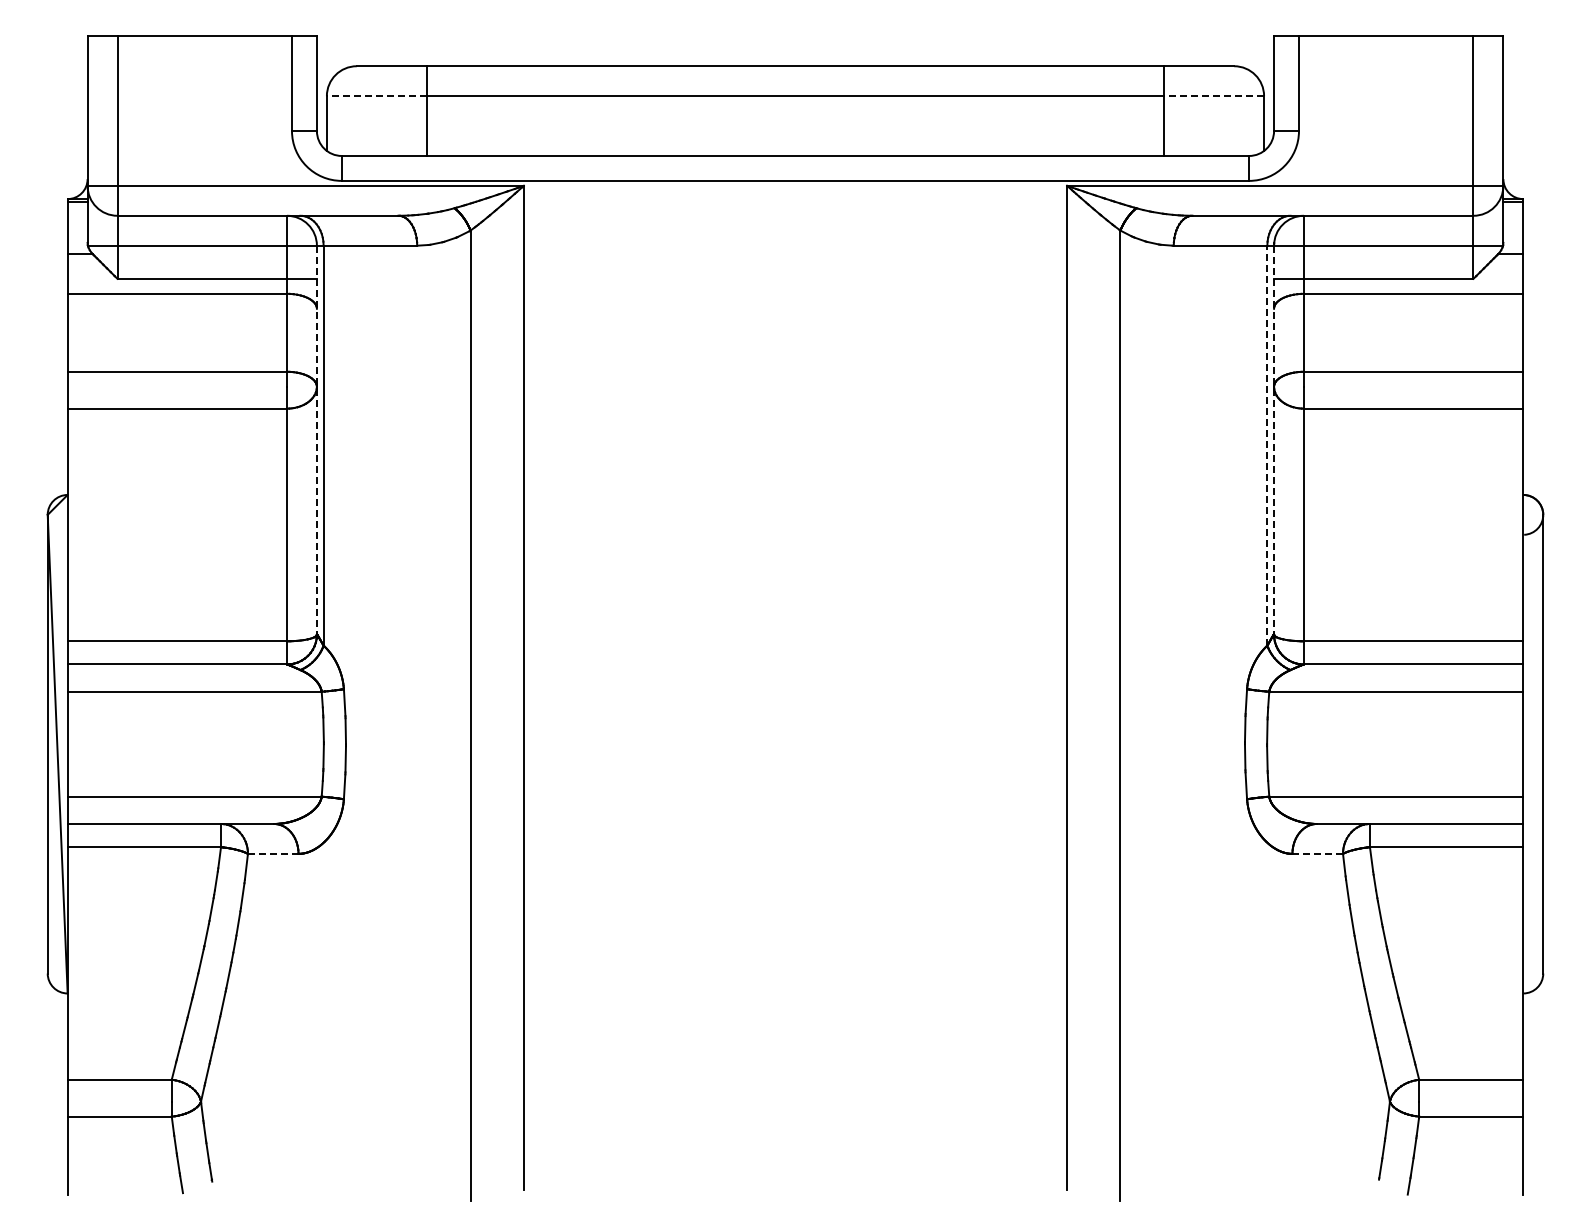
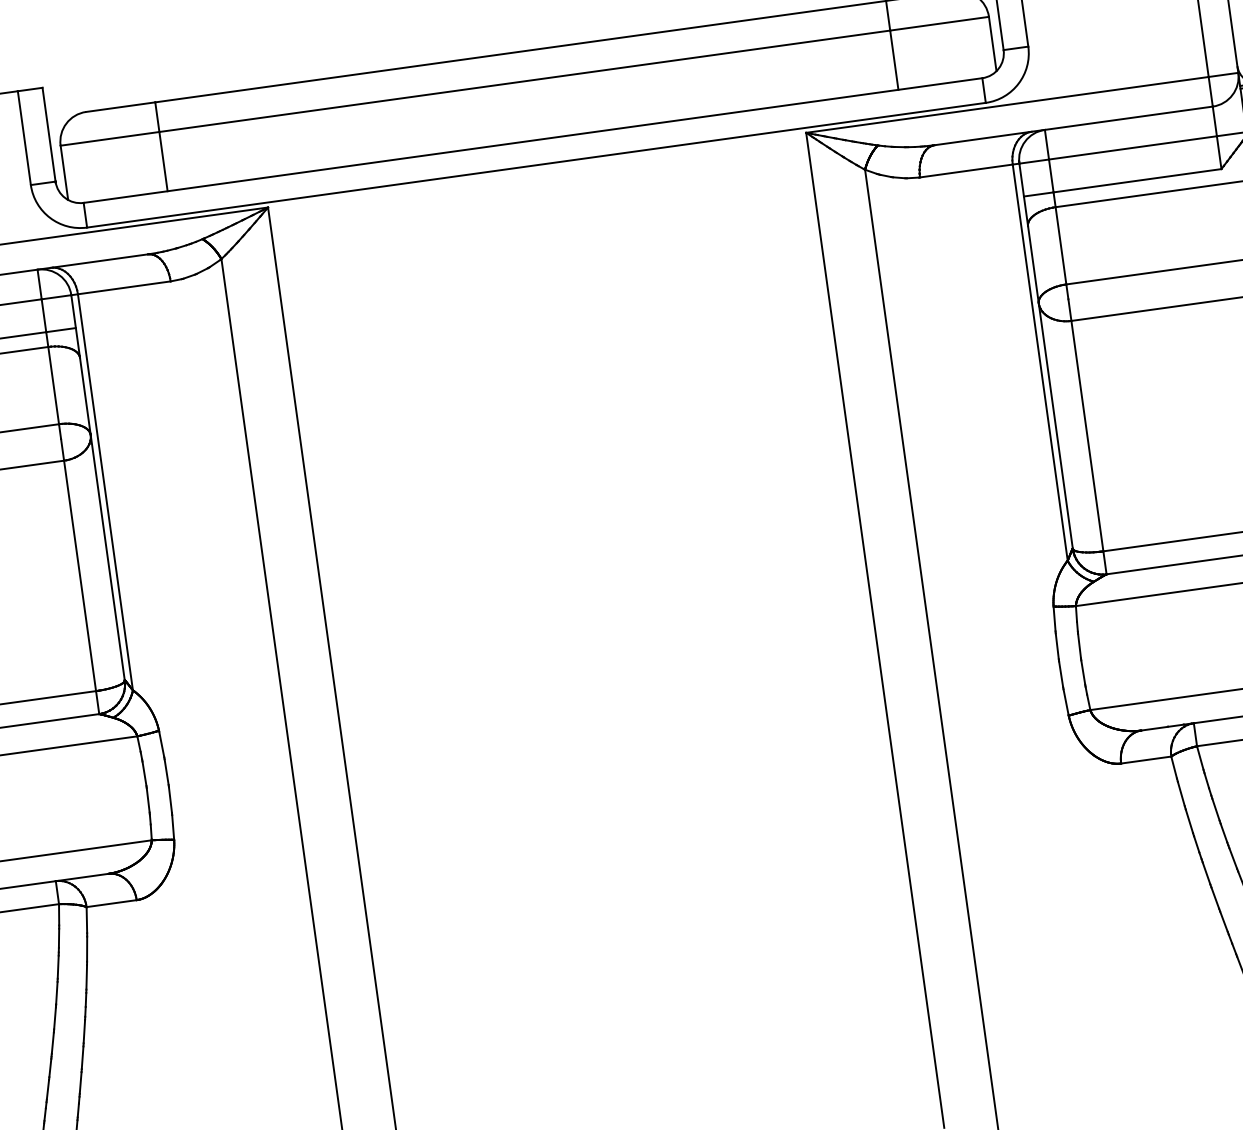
line: (376, 96) -> (109, 139), dashed -> solid
line: (1214, 96) -> (939, 24), dashed -> solid
line: (316, 440) -> (97, 488), dashed -> solid
line: (1274, 440) -> (1046, 356), dashed -> solid
line: (1267, 445) -> (1040, 362), dashed -> solid
line: (272, 853) -> (110, 903), dashed -> solid
line: (1317, 853) -> (1145, 759), dashed -> solid

